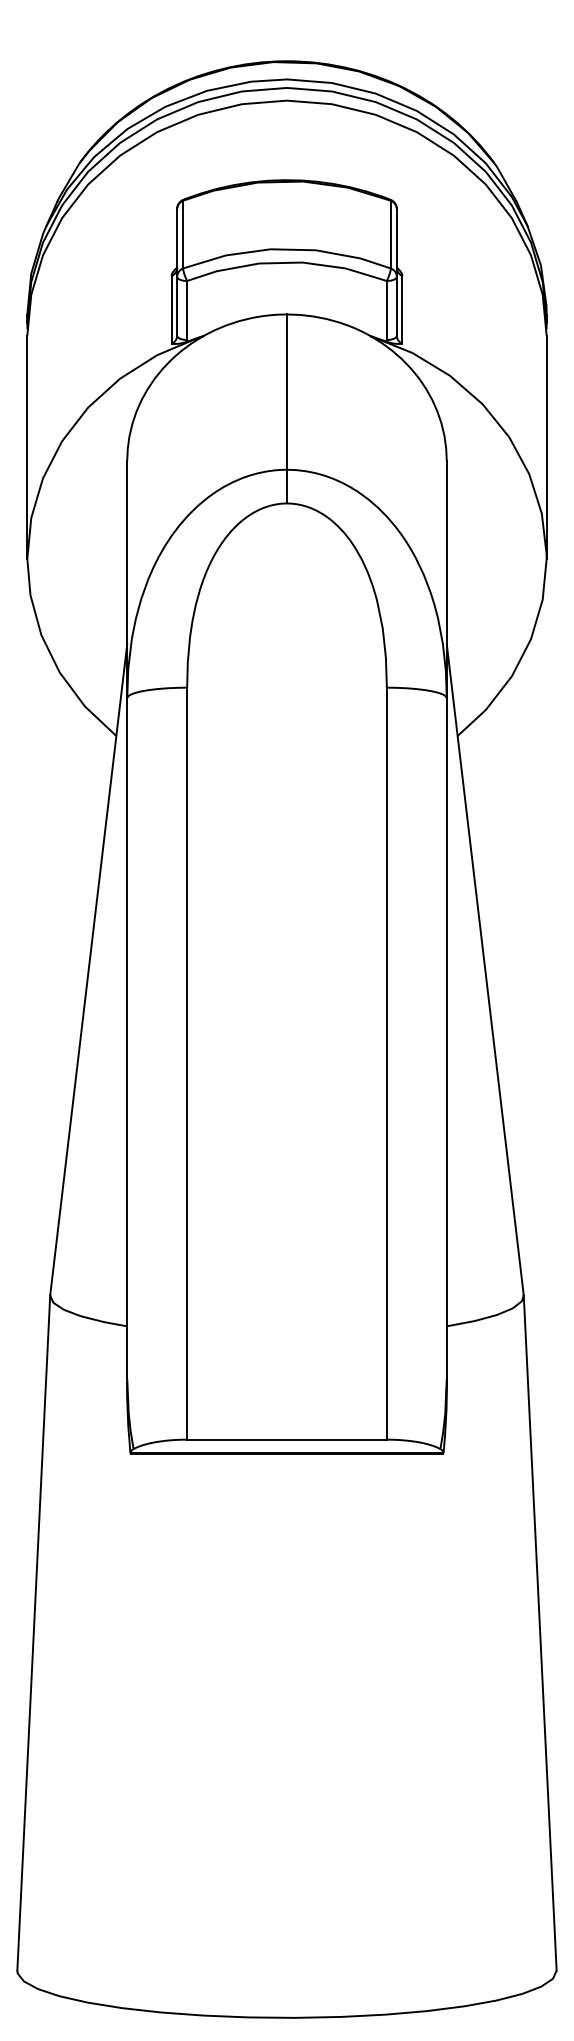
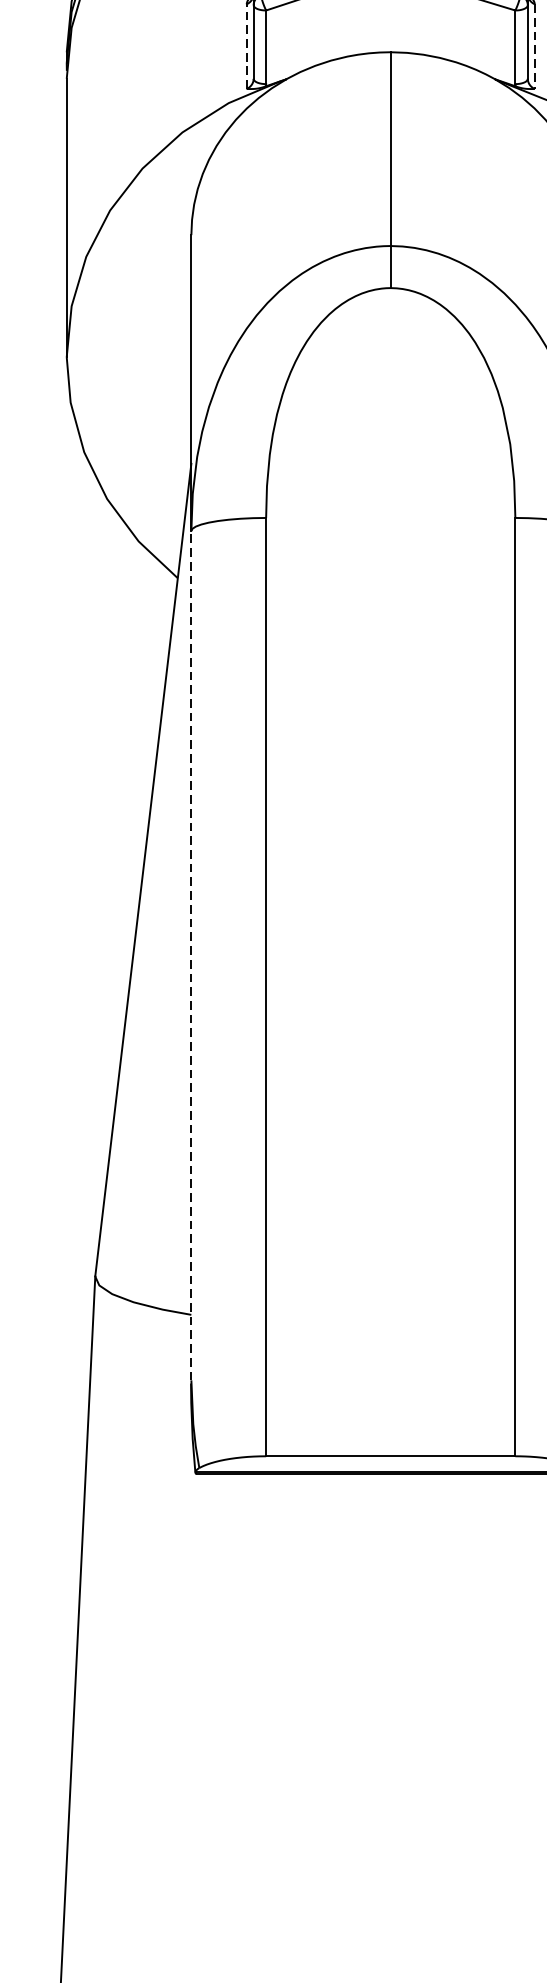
line: (171, 309) -> (246, 46), solid -> dashed
line: (402, 309) -> (534, 46), solid -> dashed
line: (127, 1037) -> (191, 954), solid -> dashed

